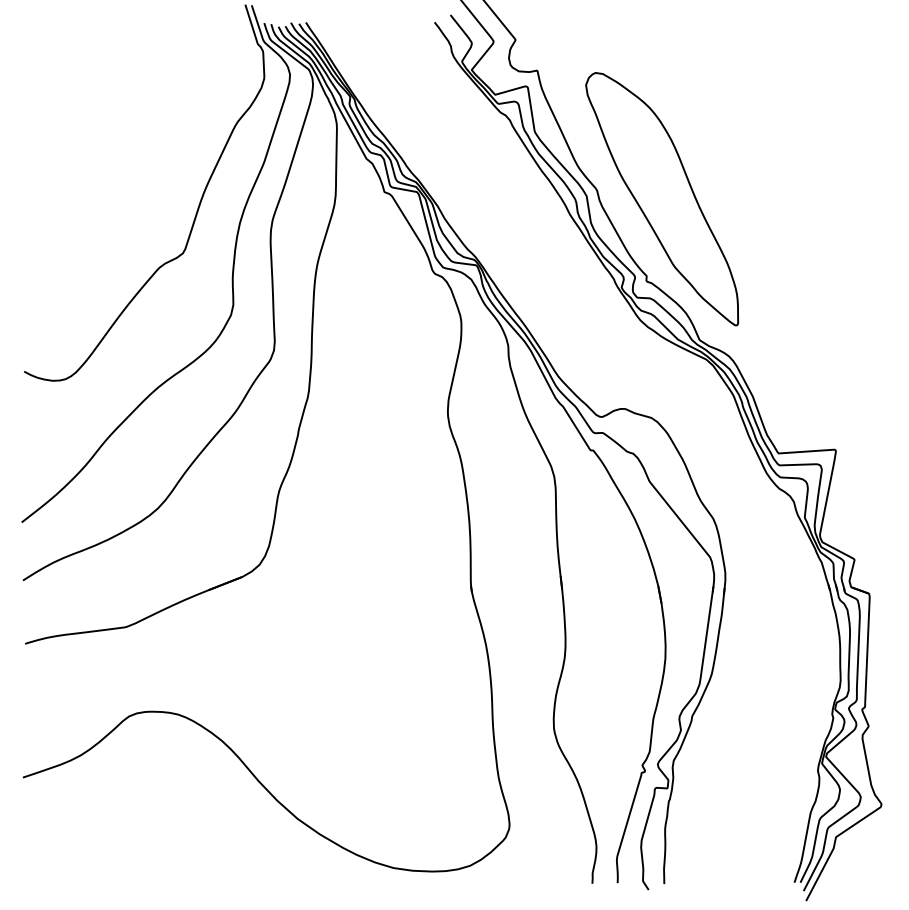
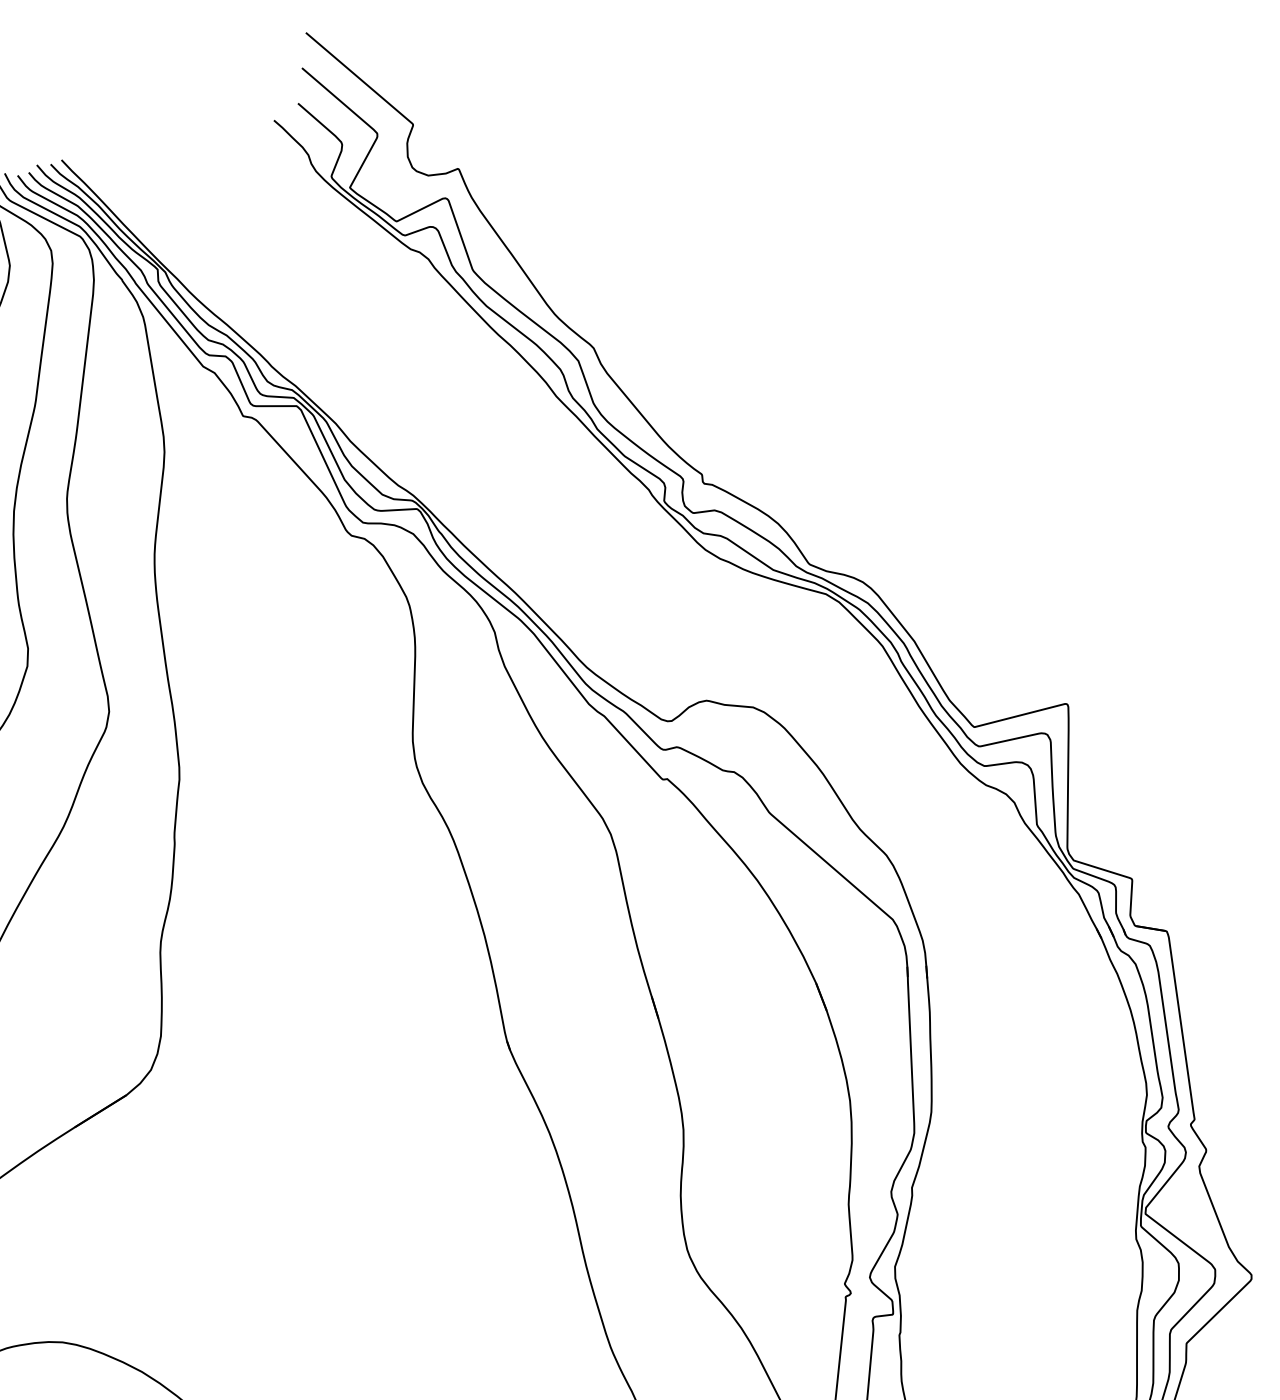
part: (661, 199) -> (703, 343), removed

